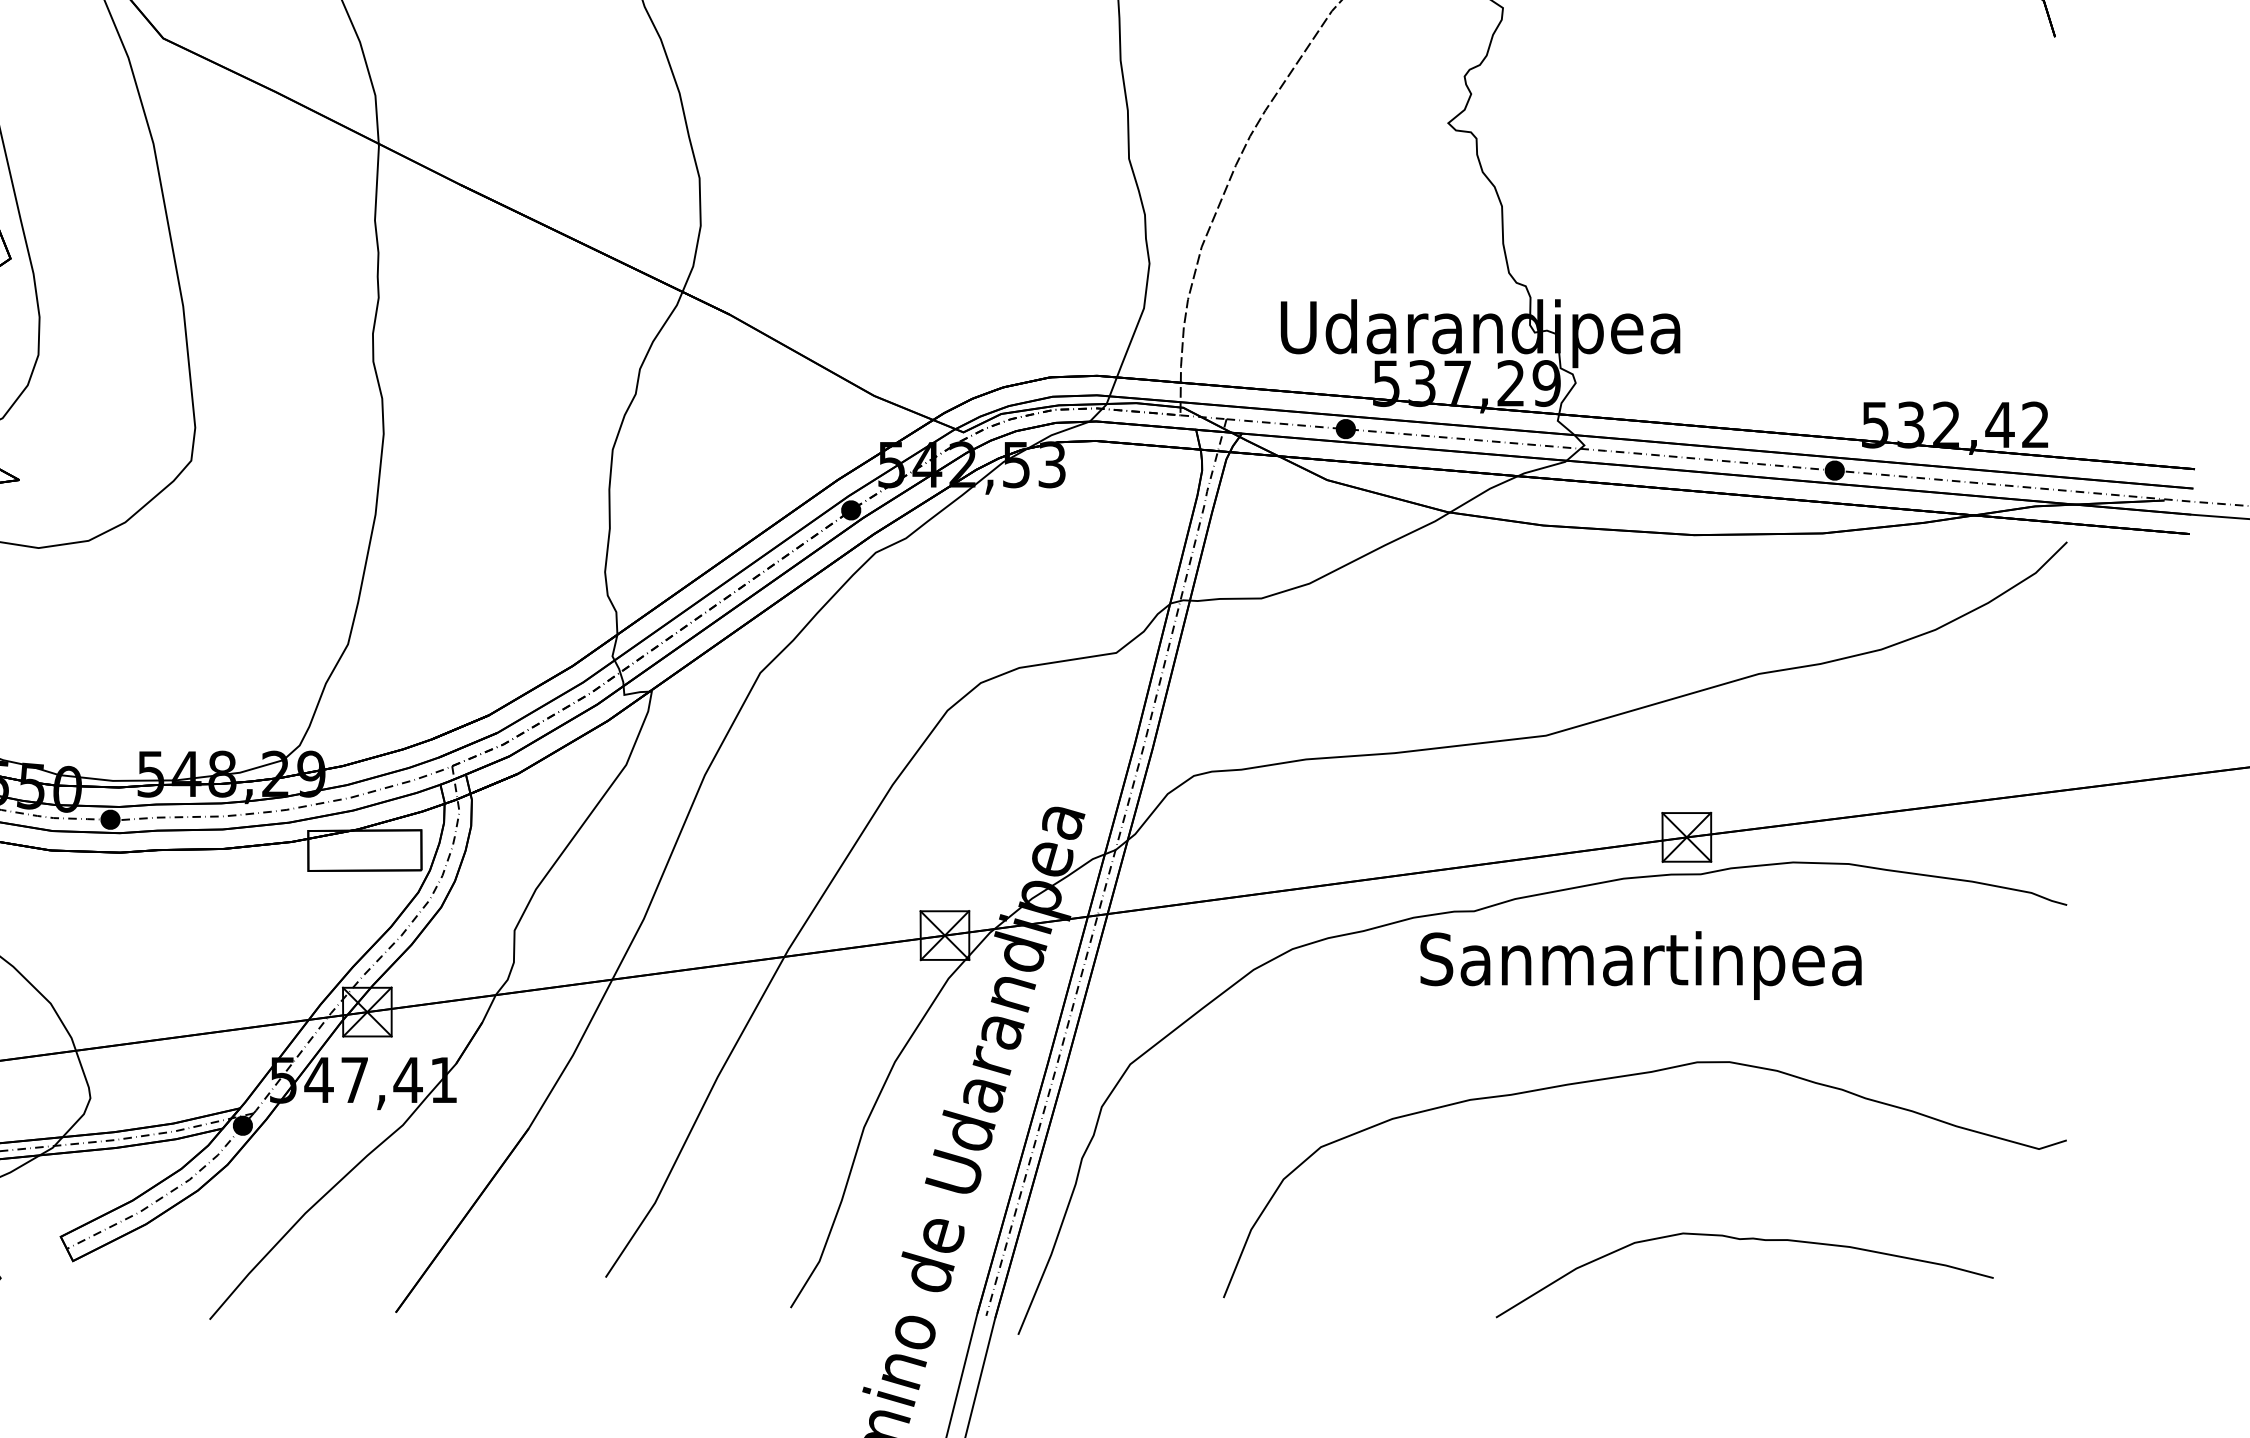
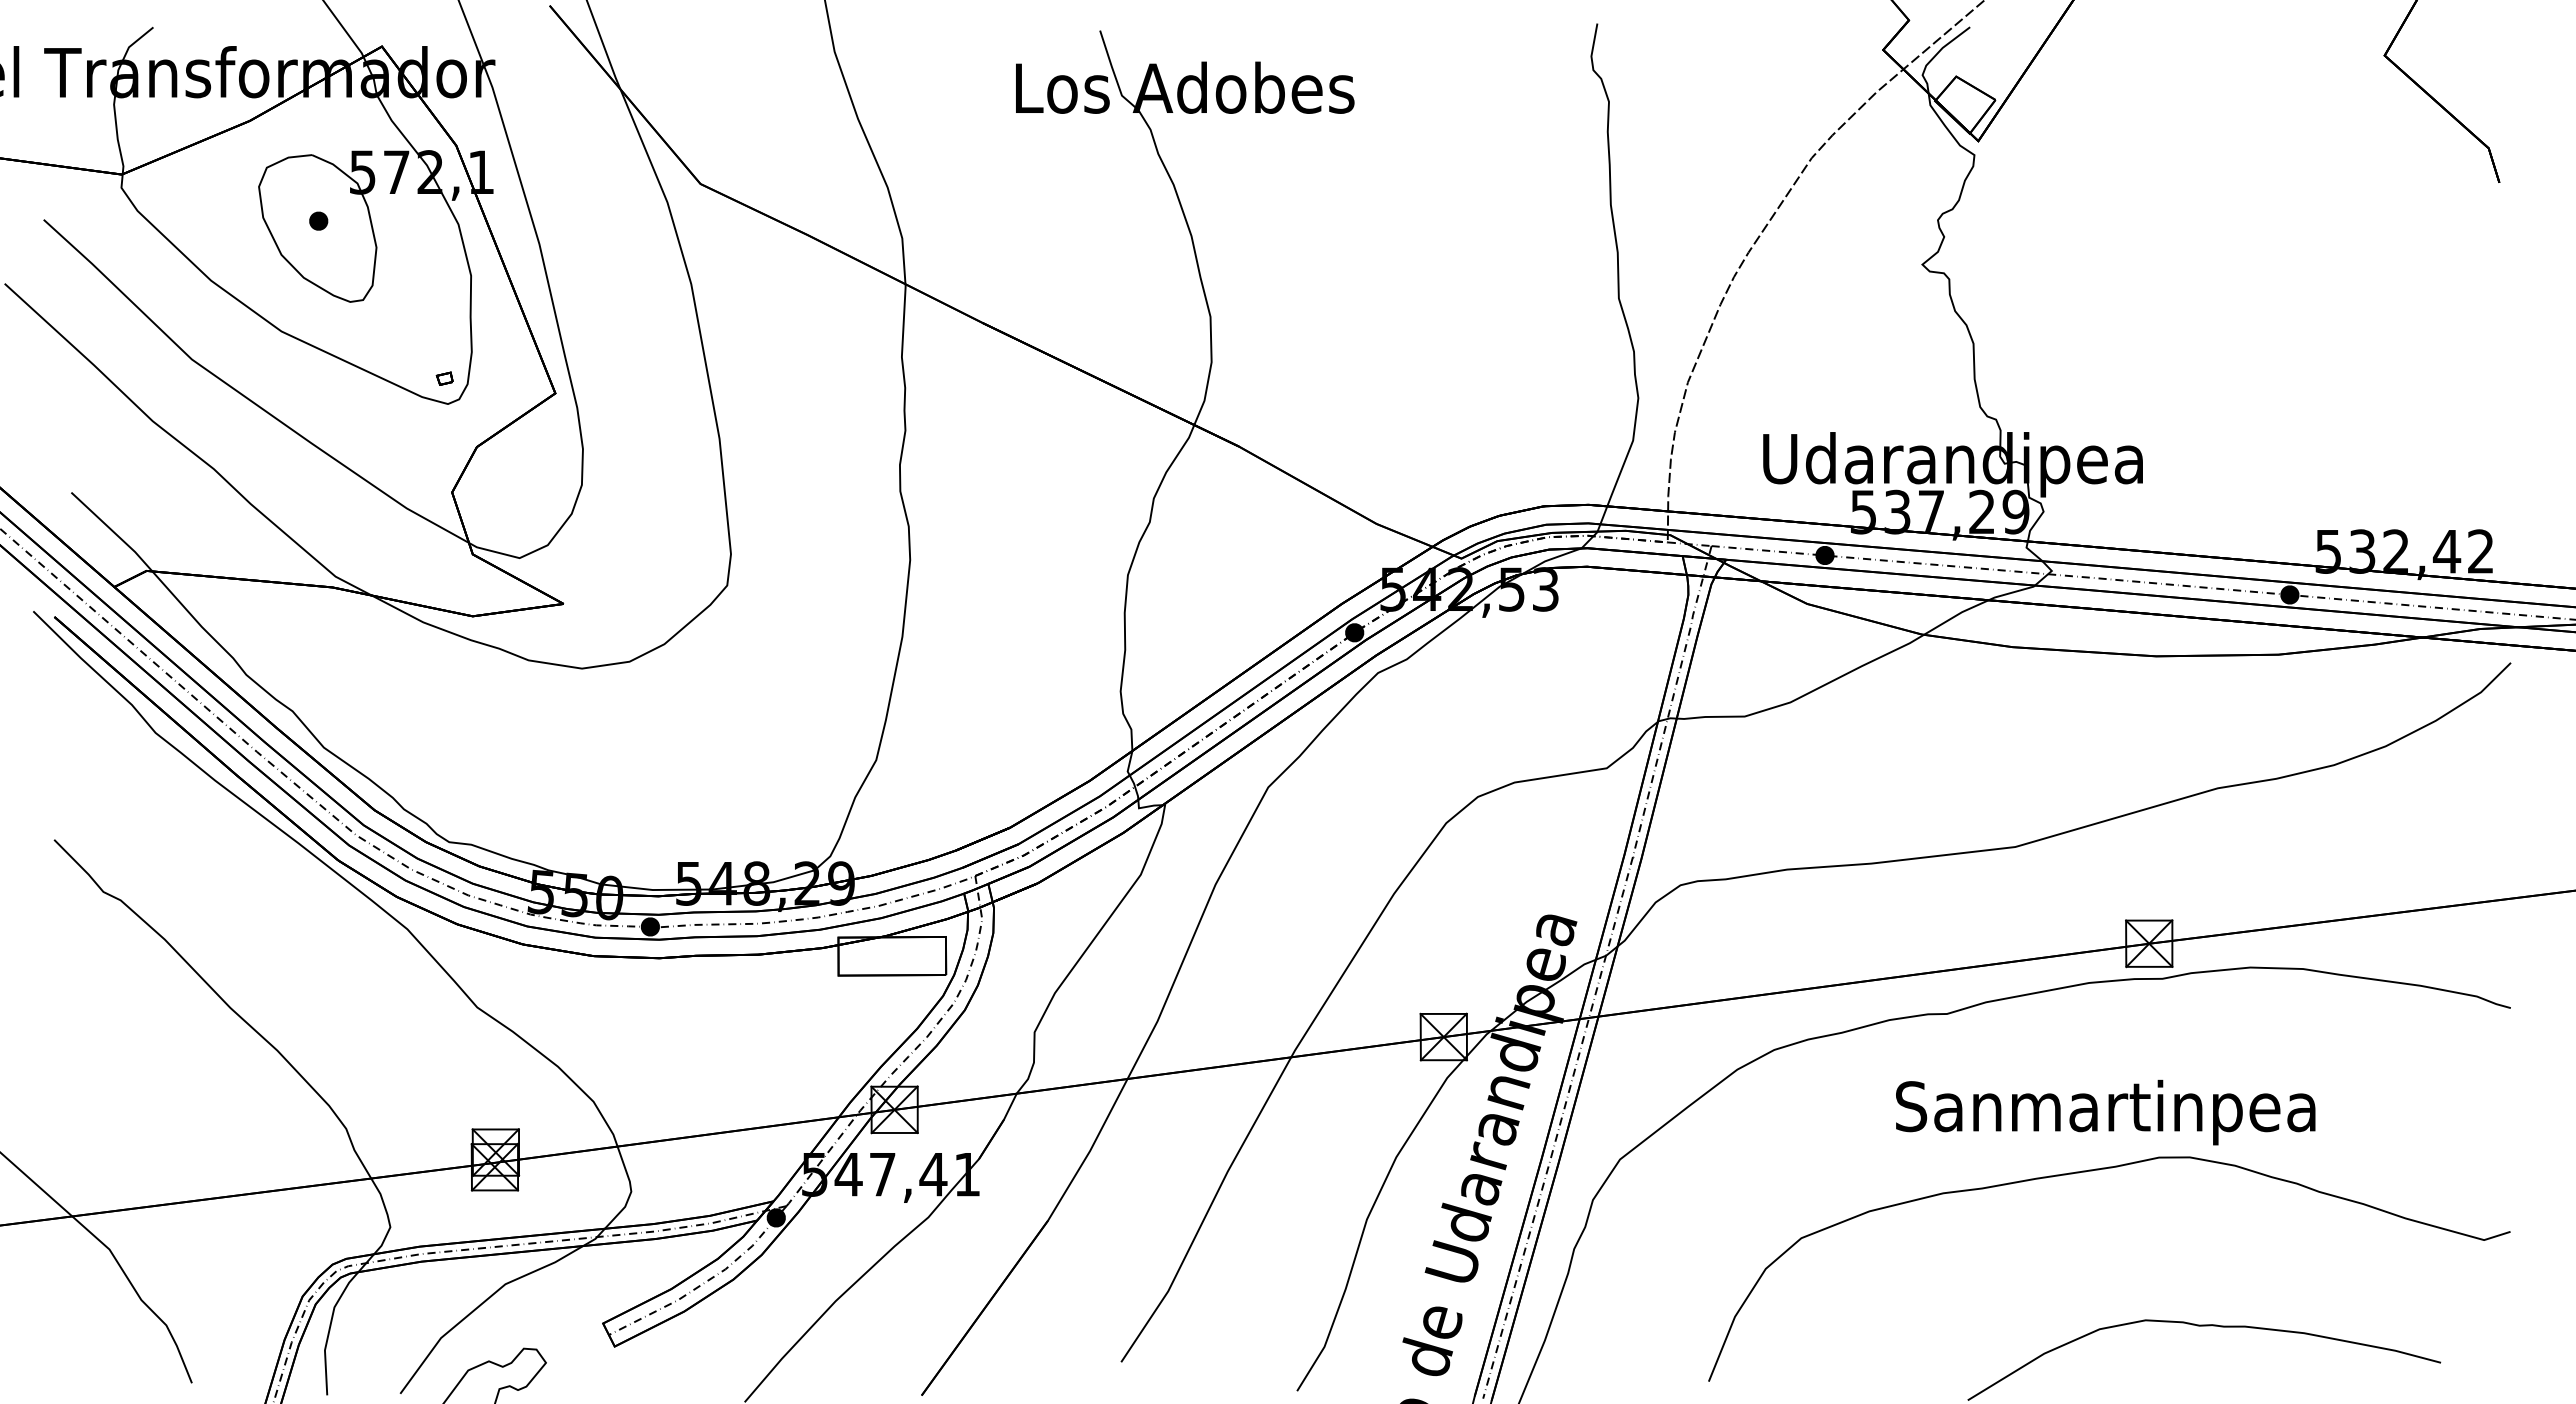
text: (1640, 965) -> (2105, 1112), moved

